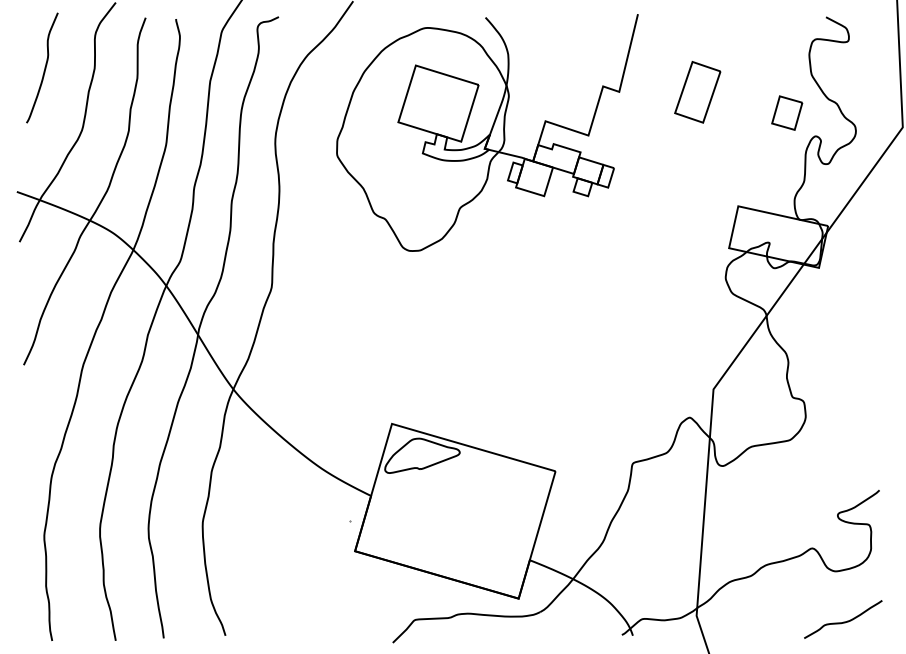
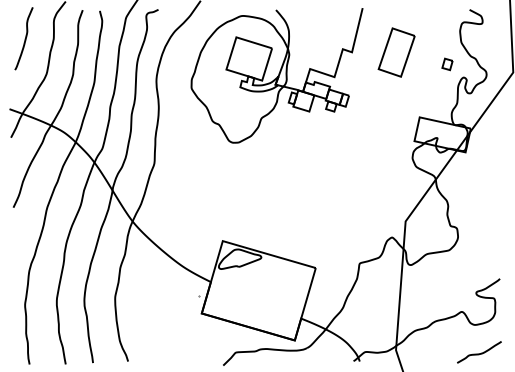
part: (697, 92) -> (396, 52), size x1.4
part: (787, 113) -> (447, 64), size x0.6

